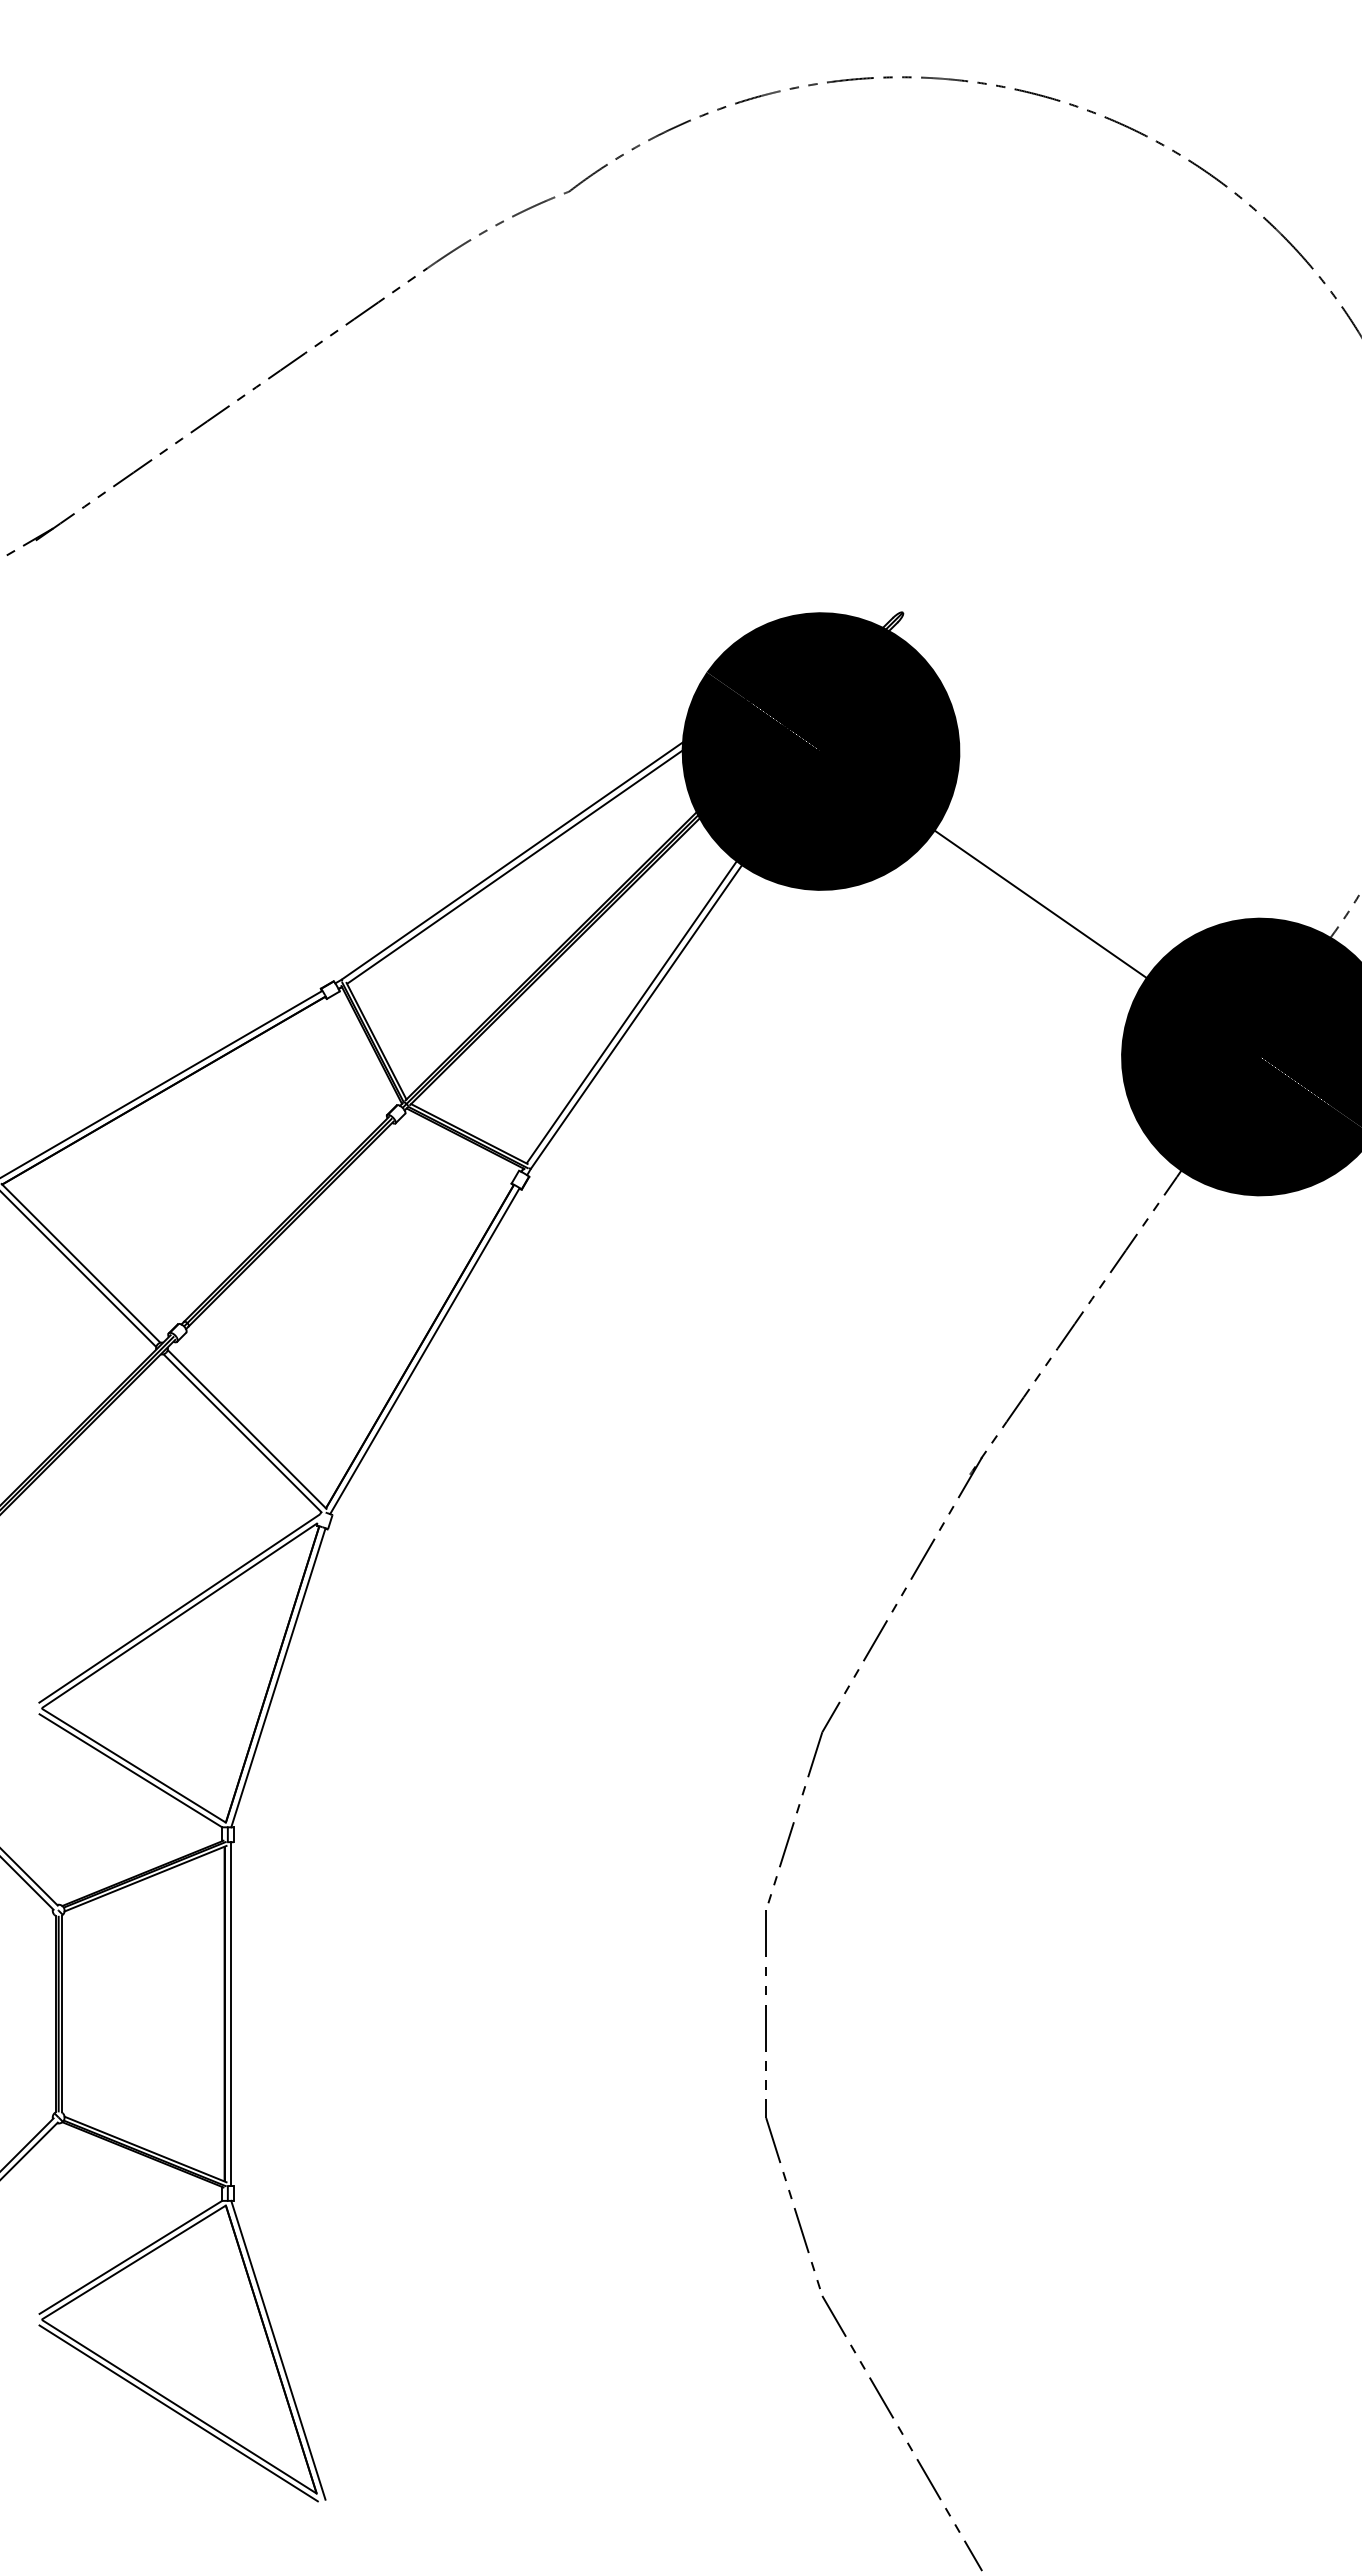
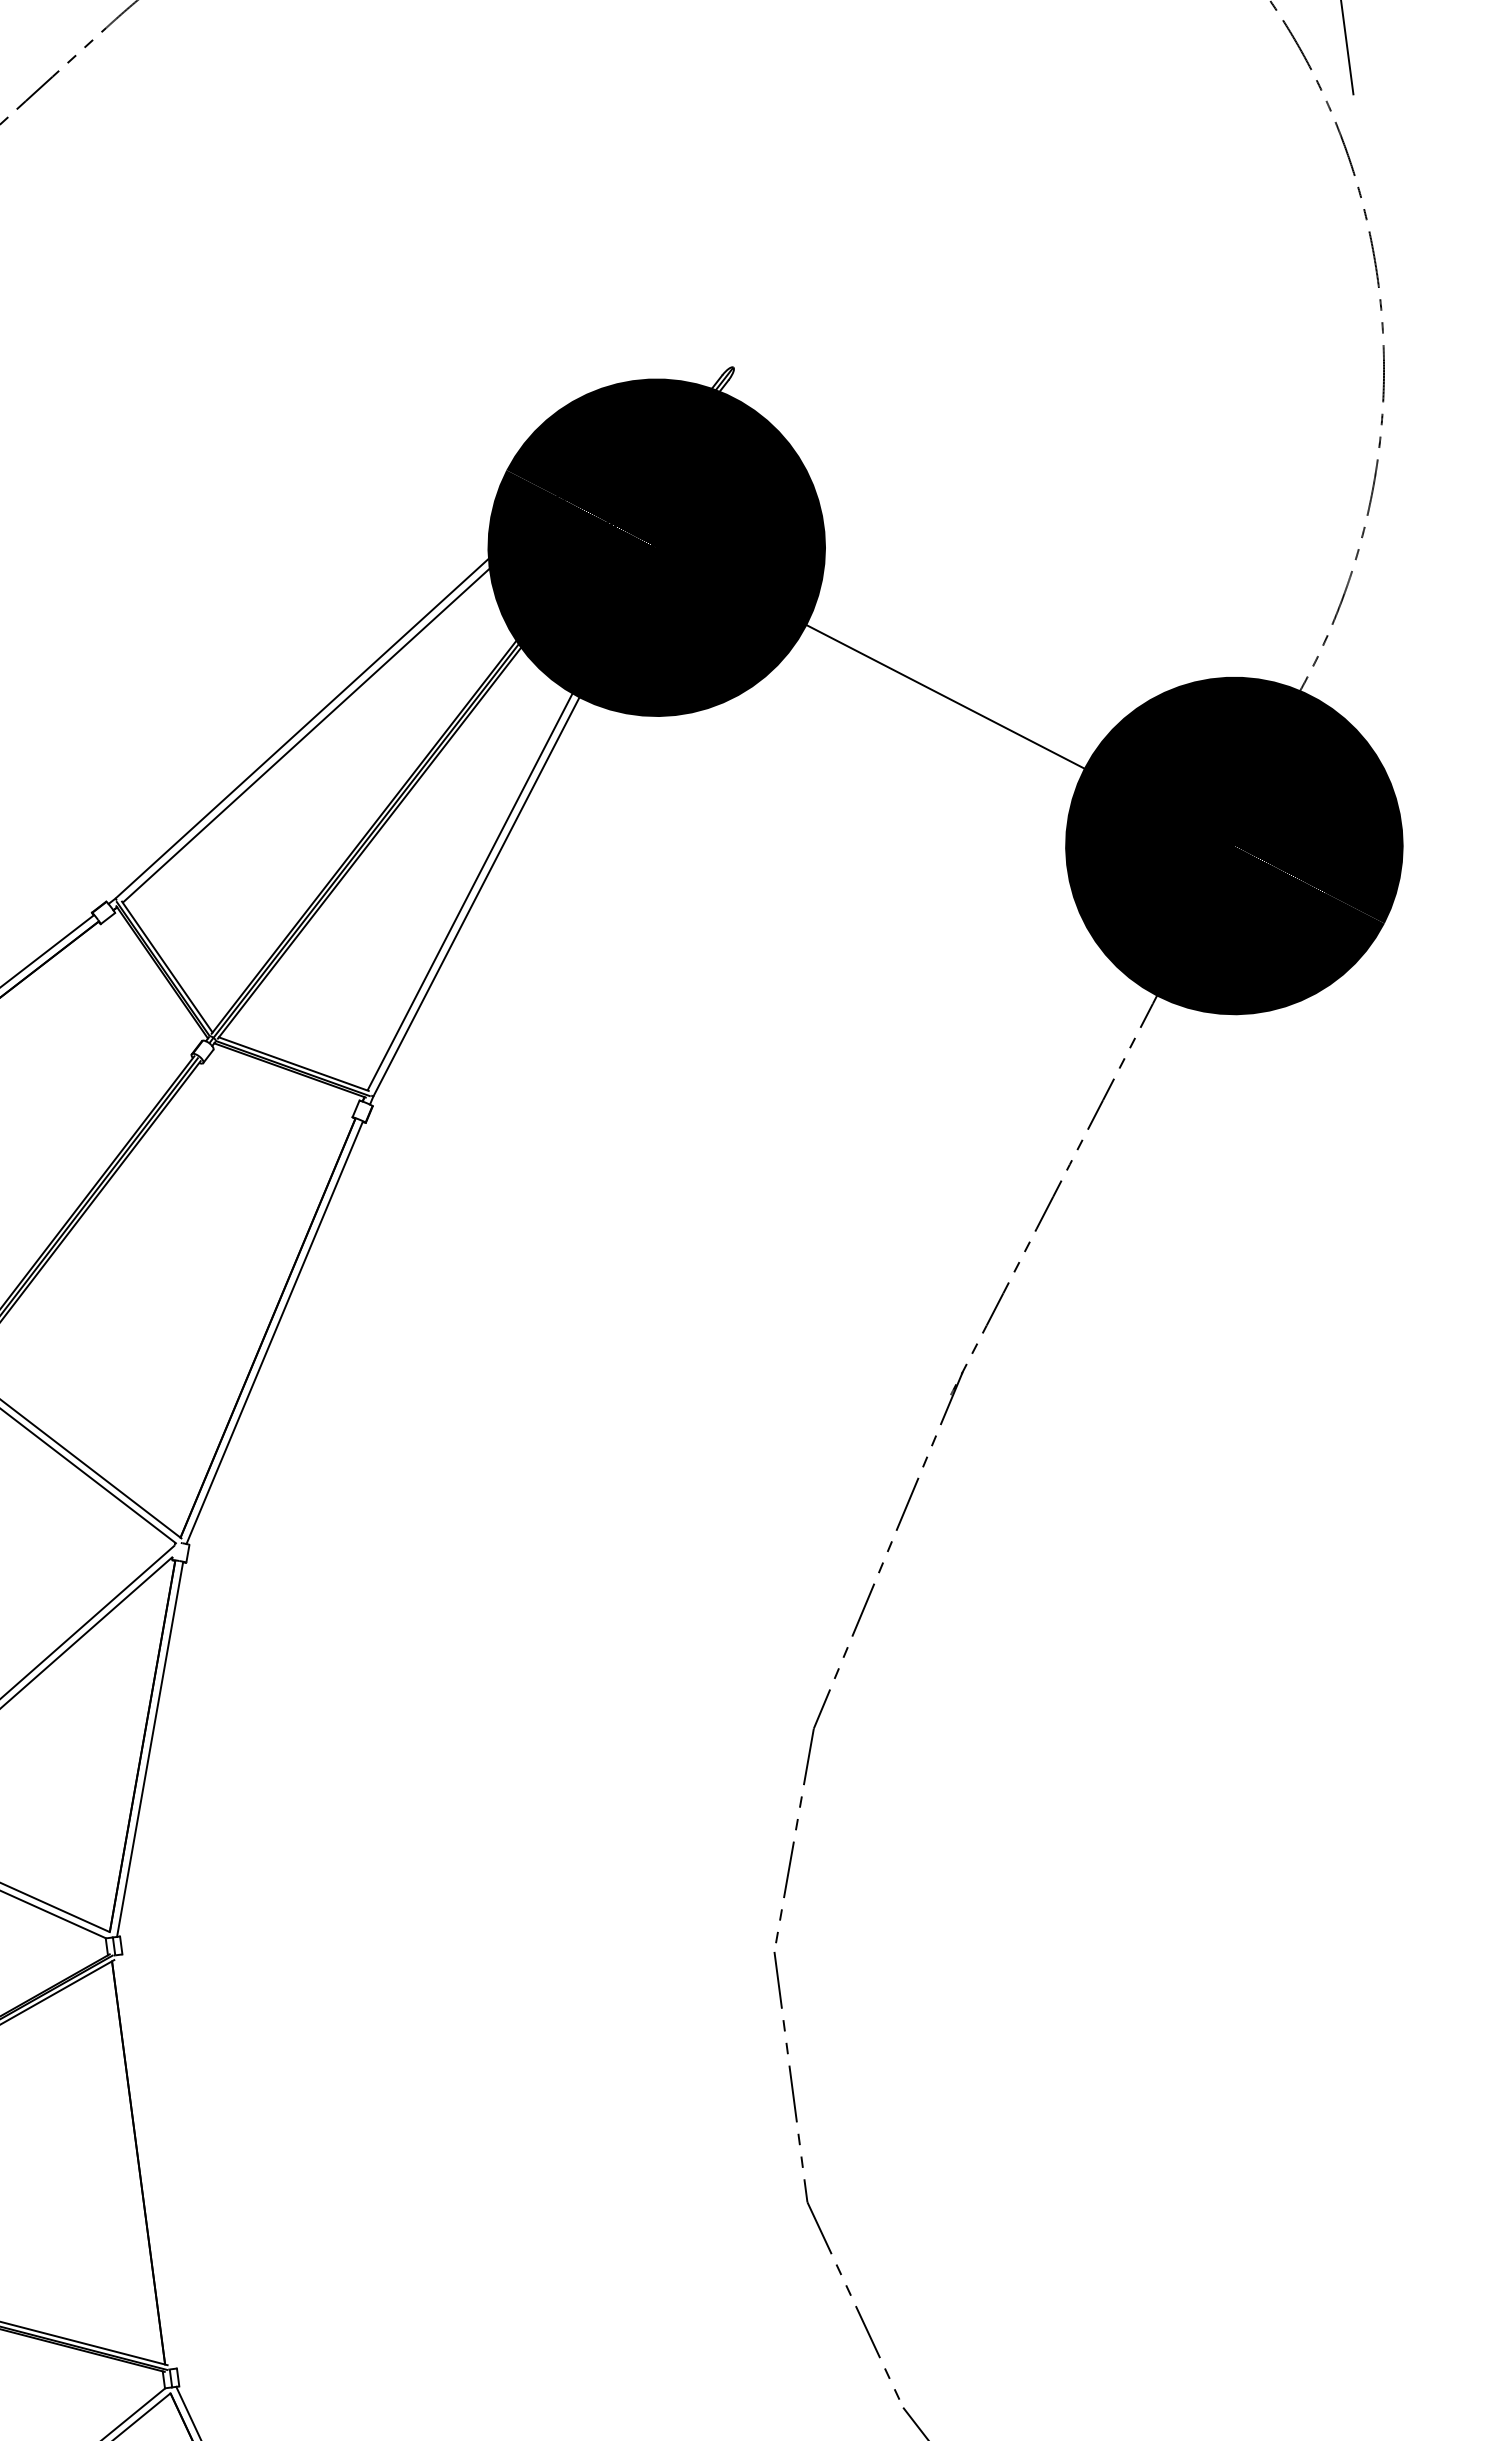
line: (231, 2014) -> (146, 2162), removed

